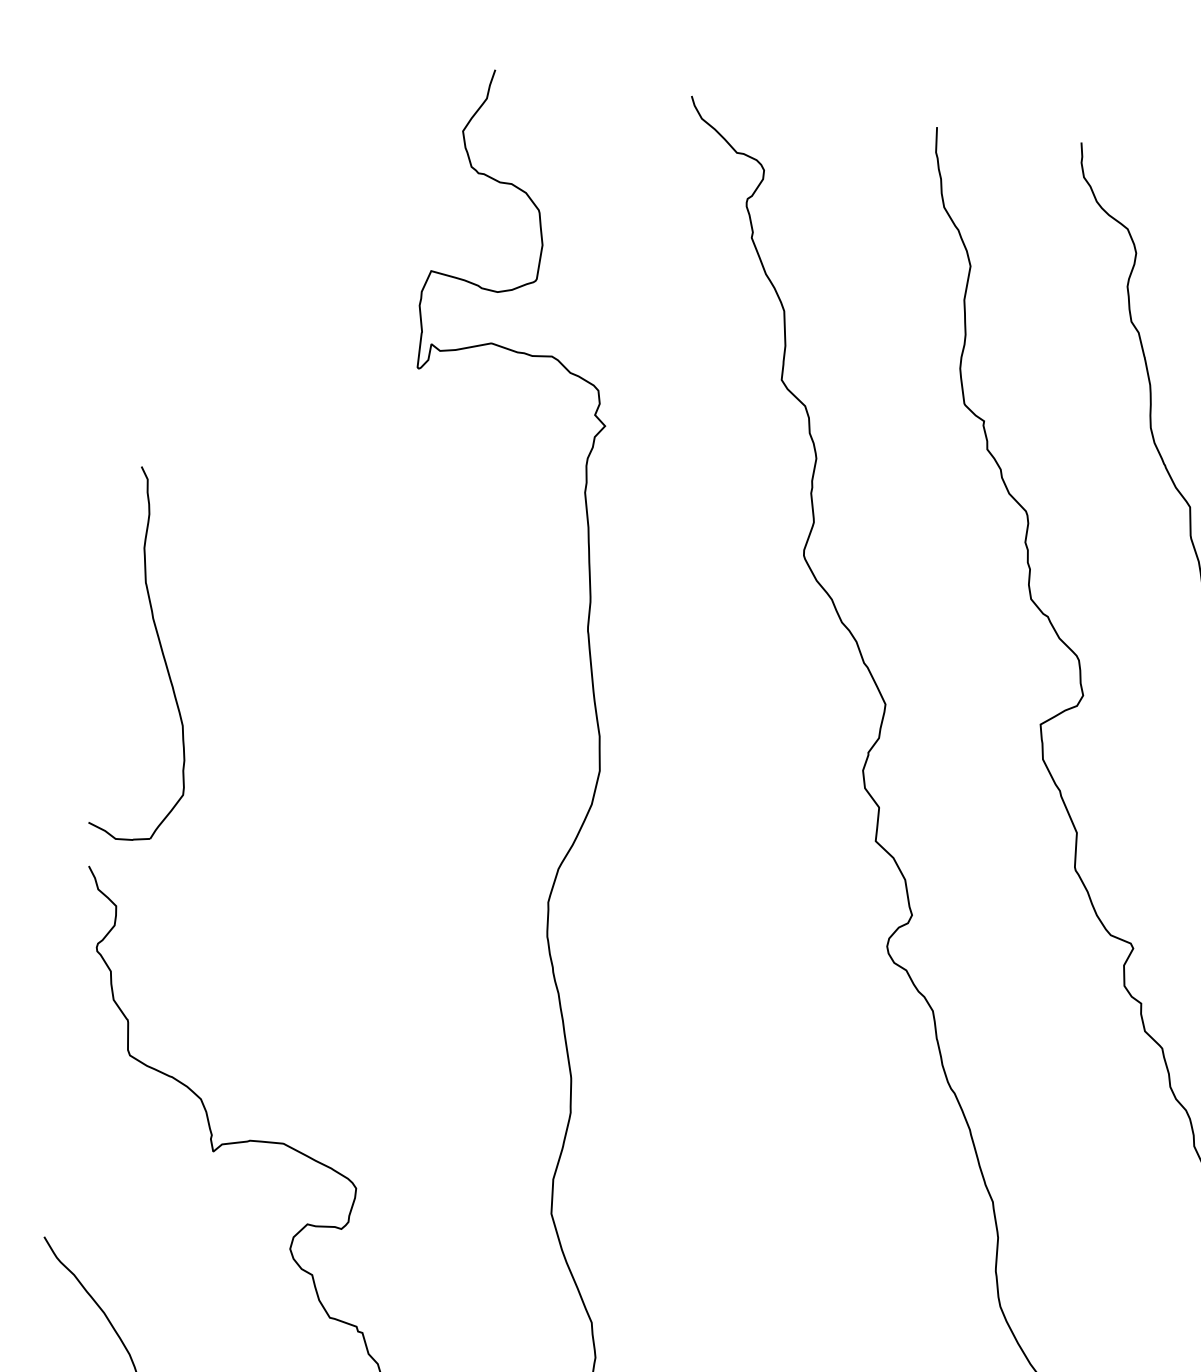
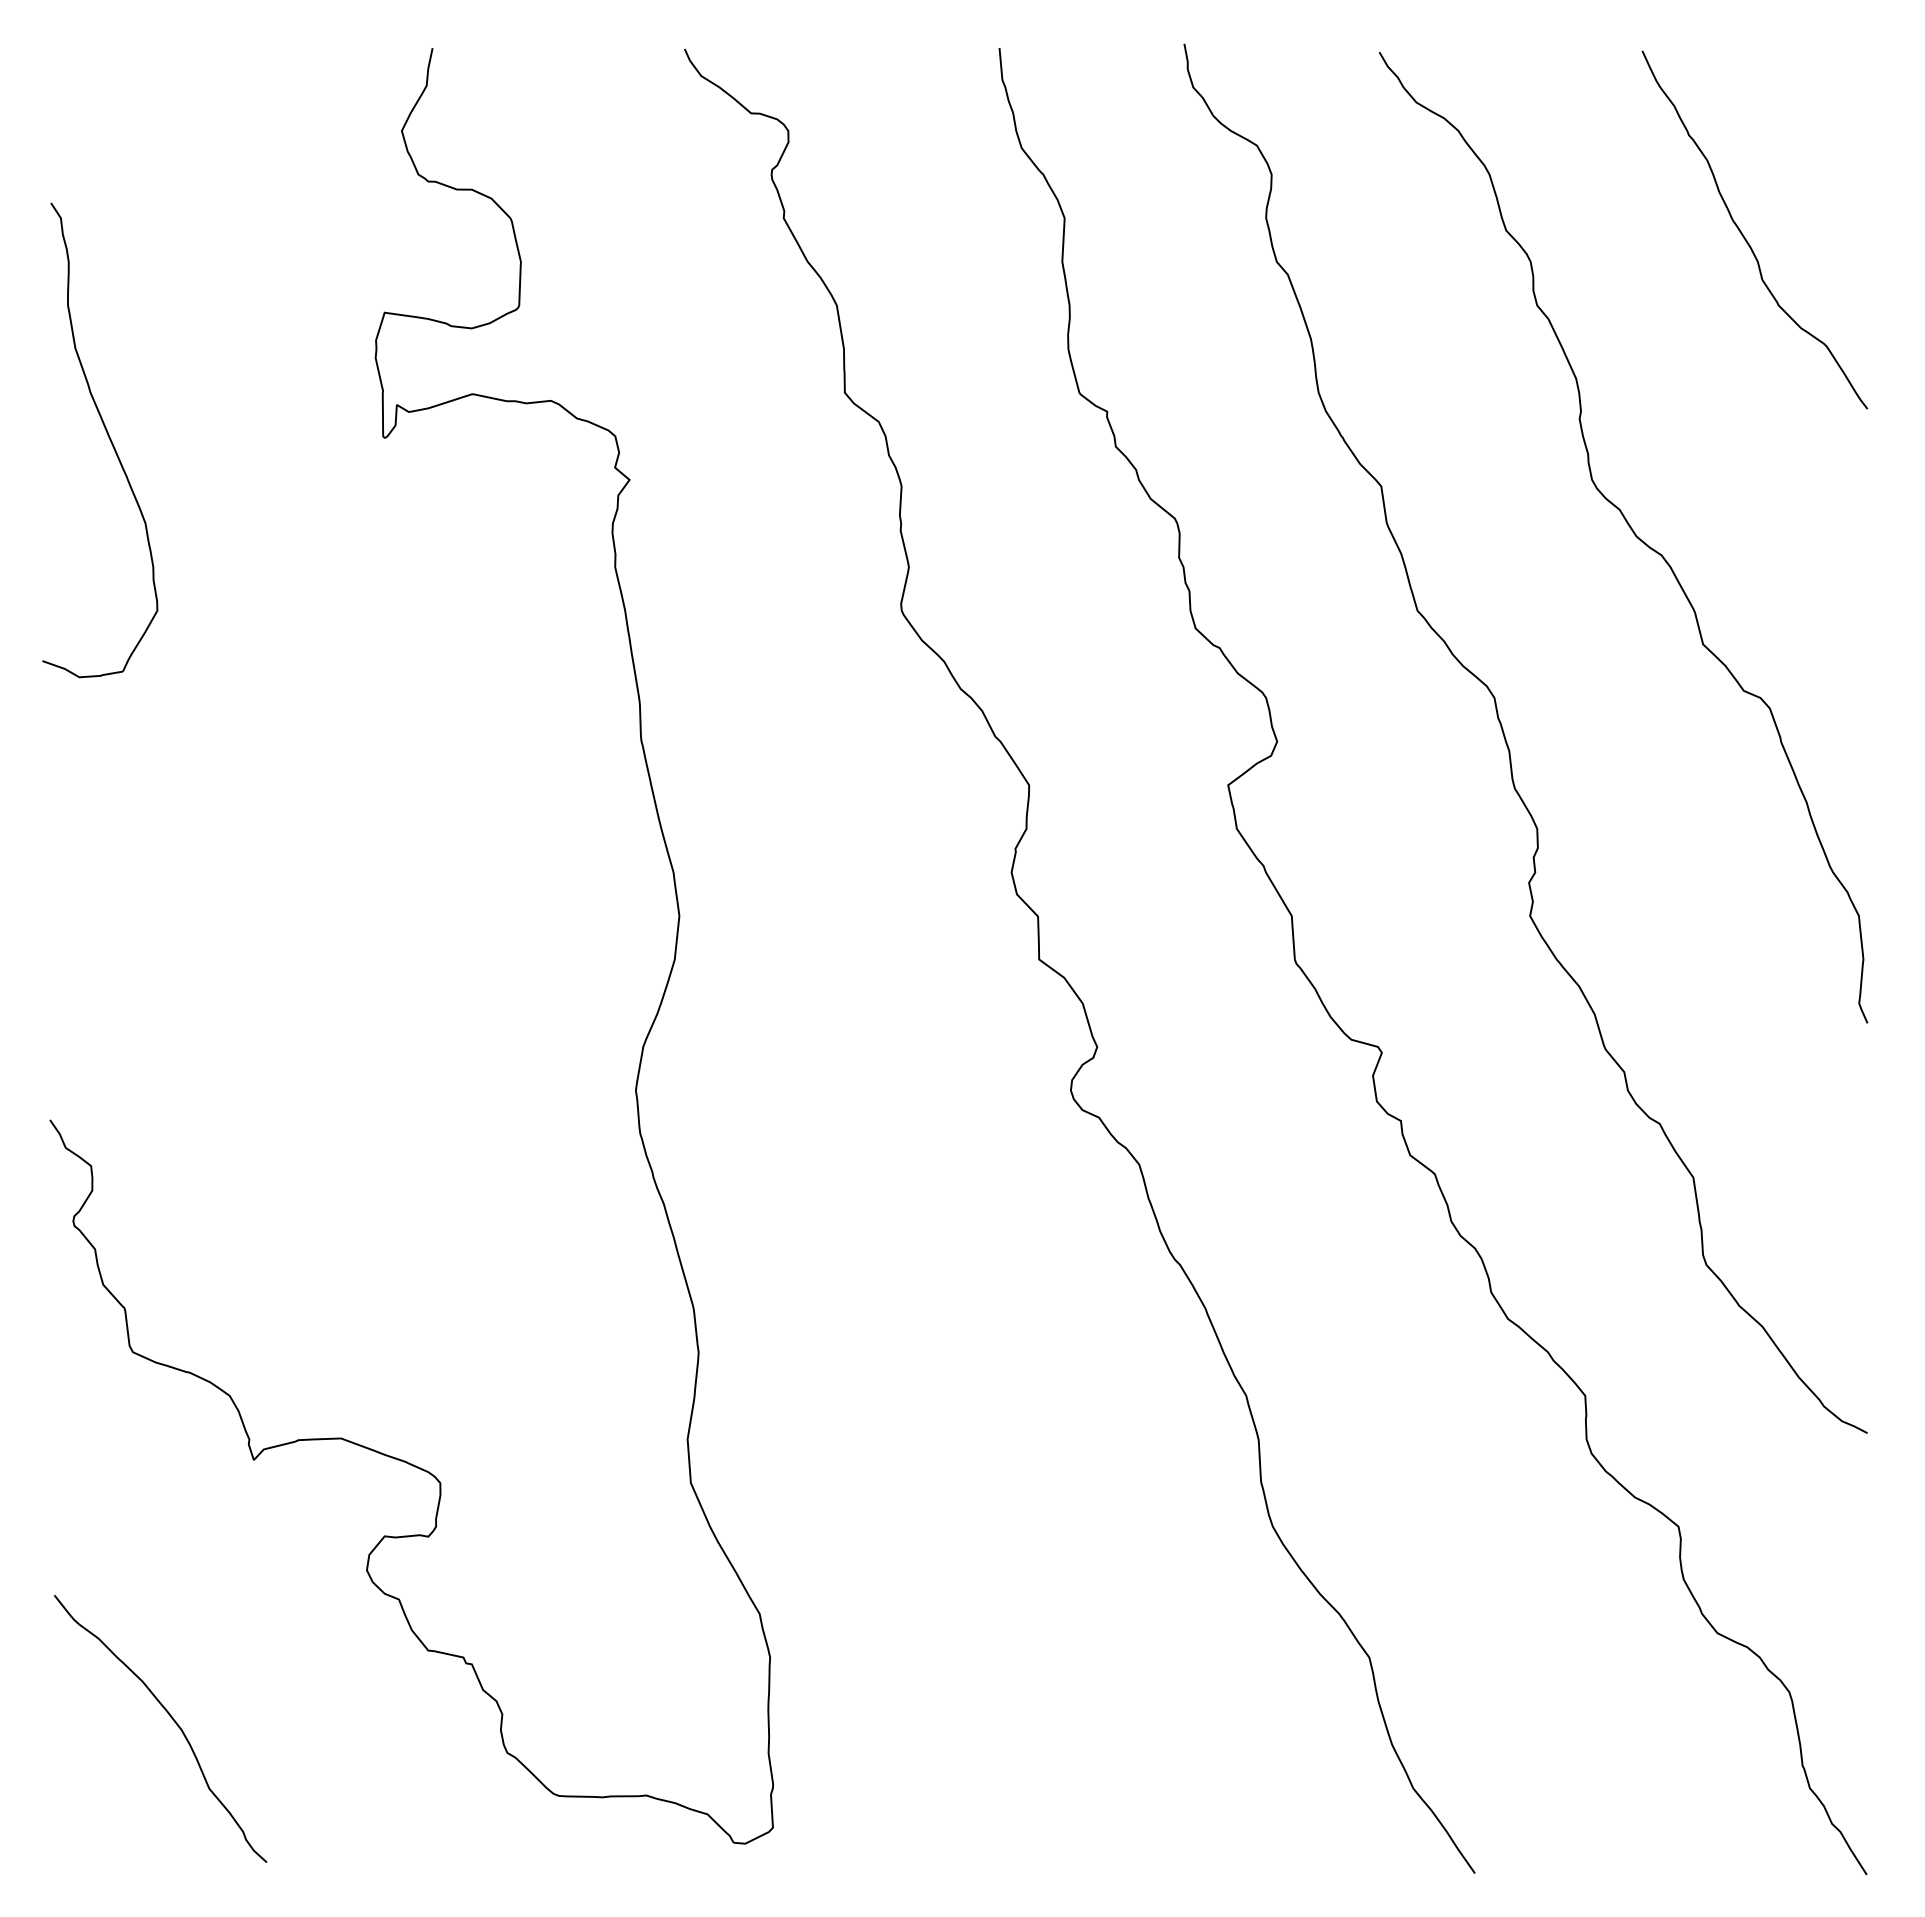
part: (162, 655) -> (108, 437), moved

